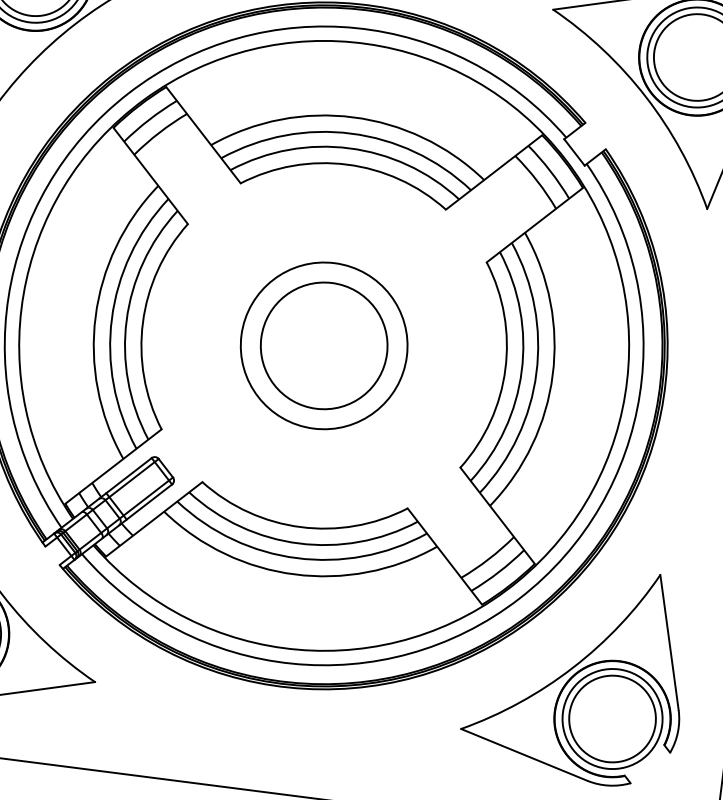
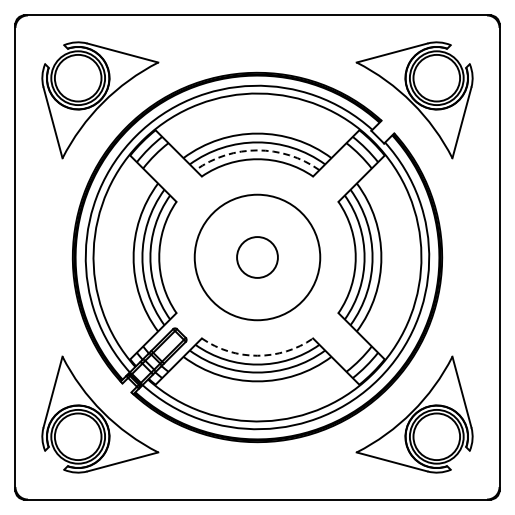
arc: (349, 148) -> (257, 150), solid -> dashed
circle: (324, 345) -> (257, 257), size x0.6
circle: (324, 345) -> (257, 257), size x1.4
arc: (301, 526) -> (257, 355), solid -> dashed

